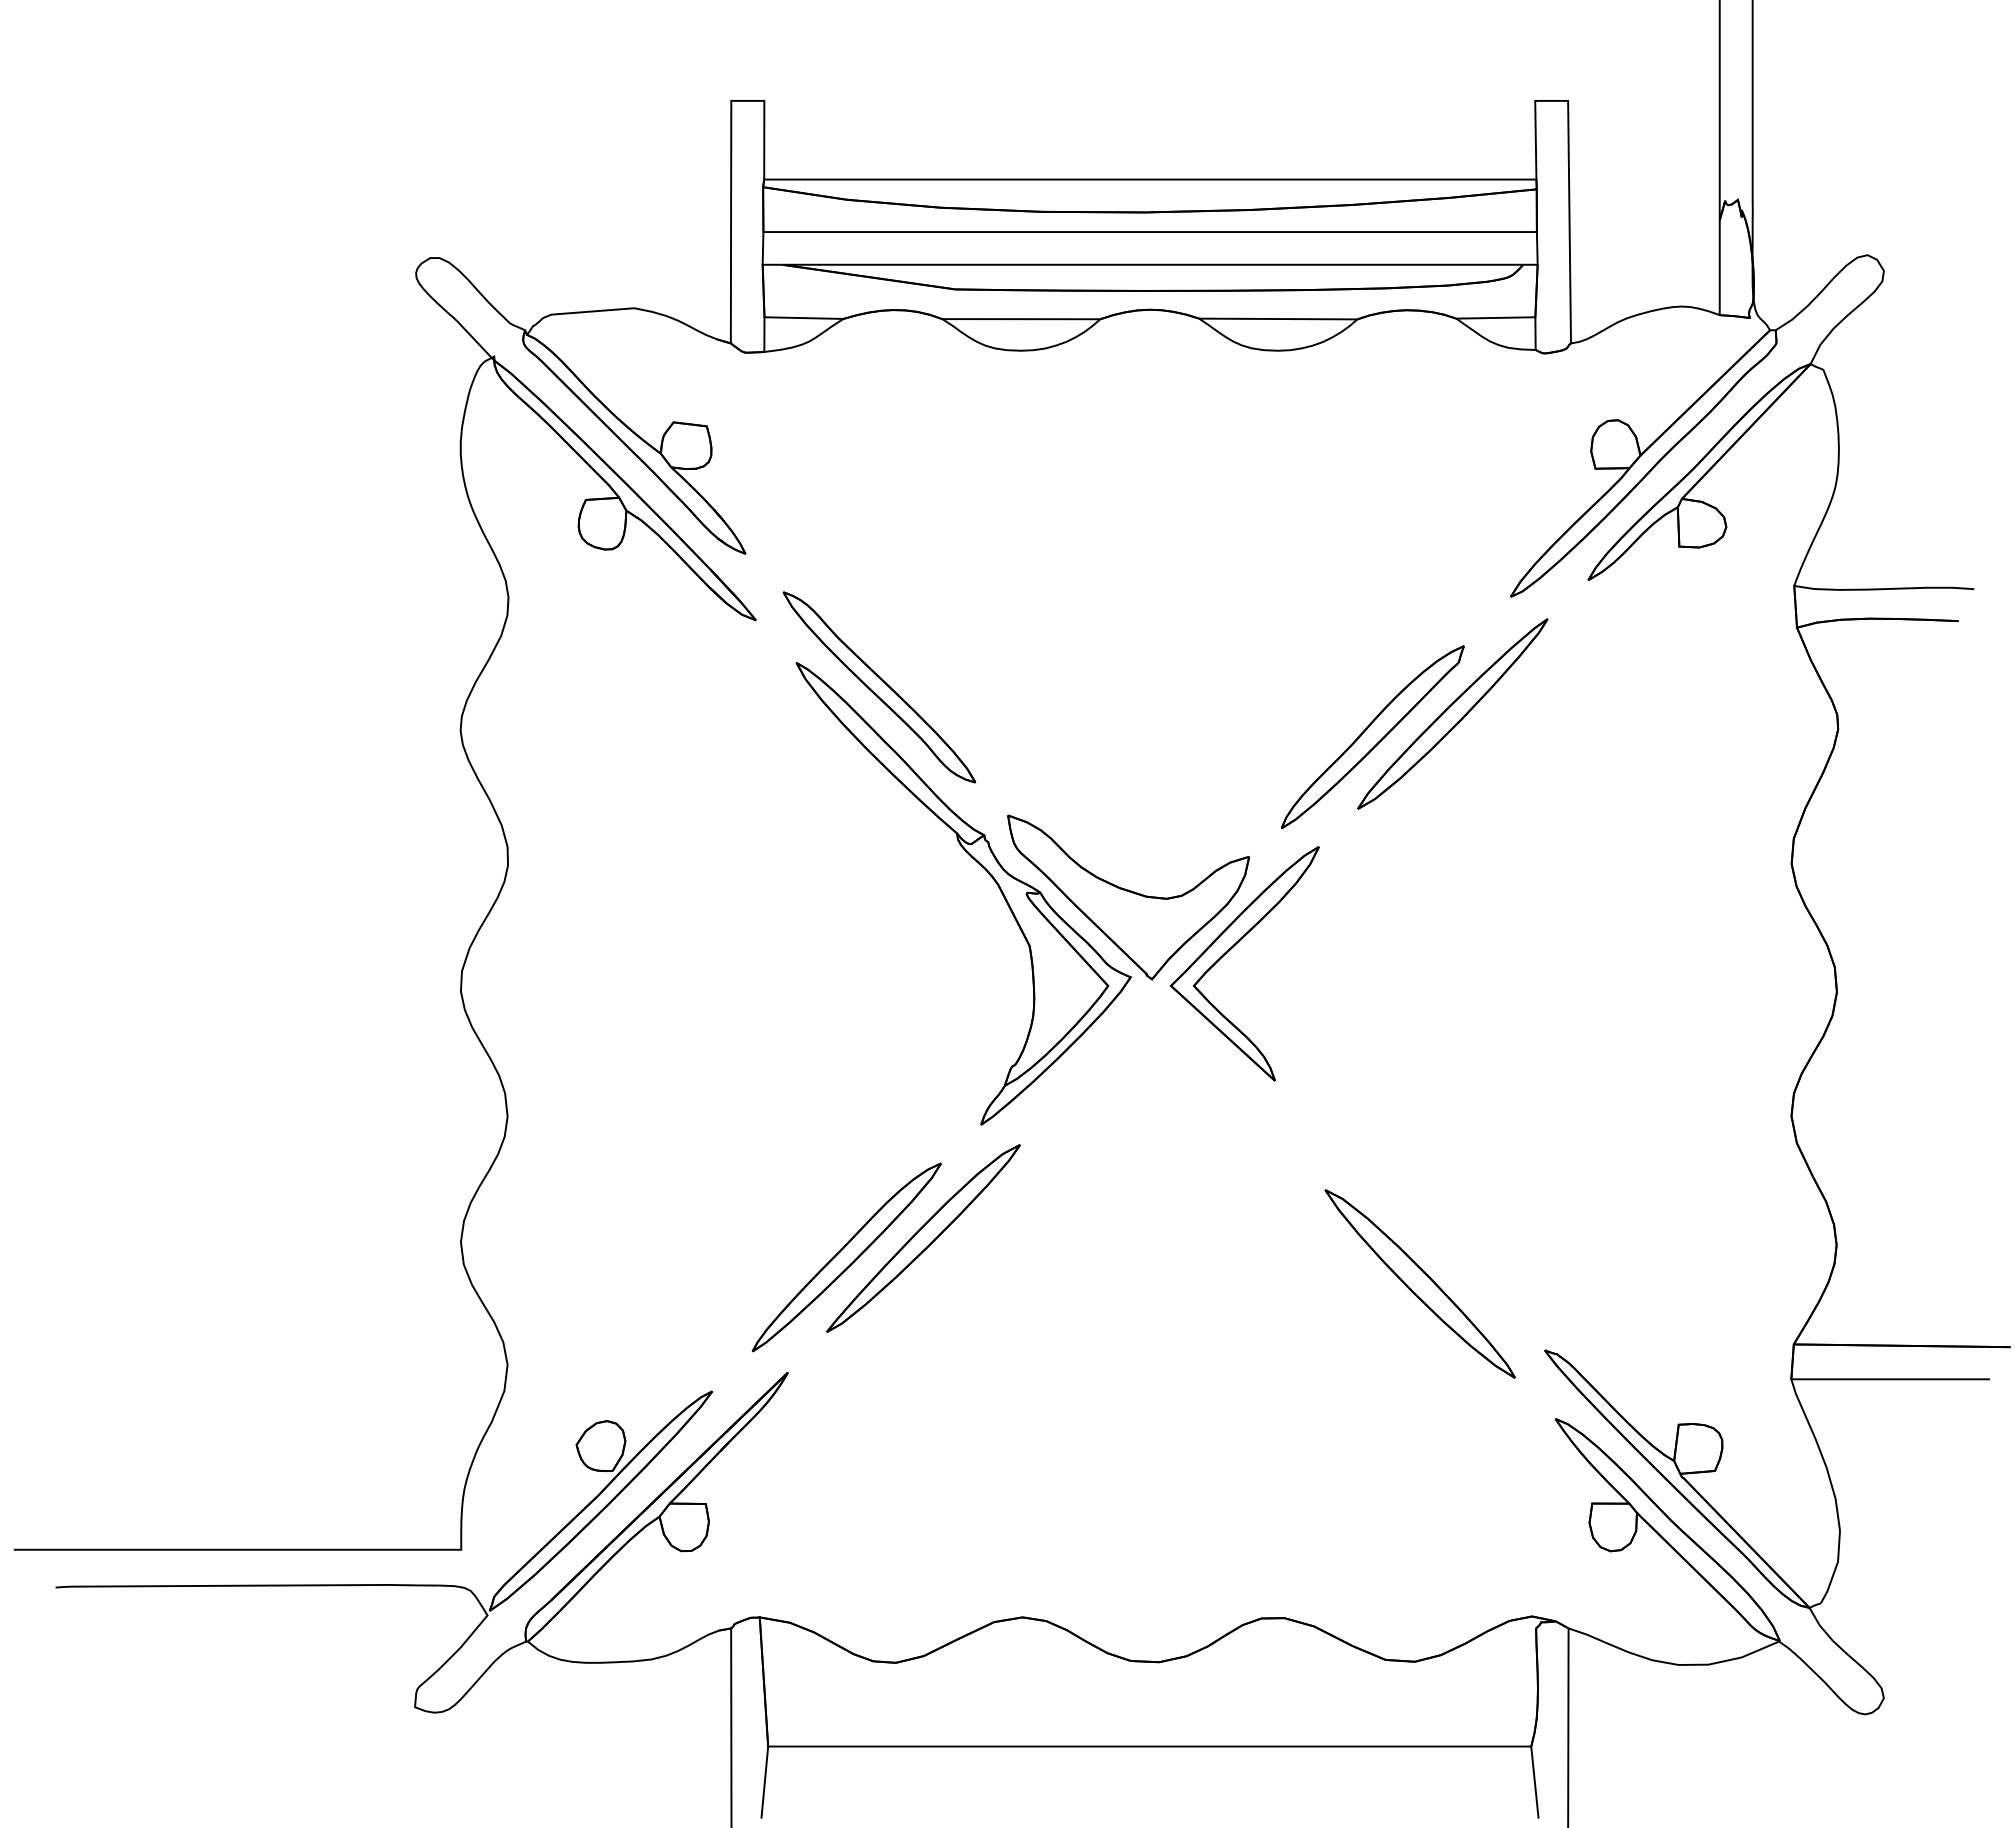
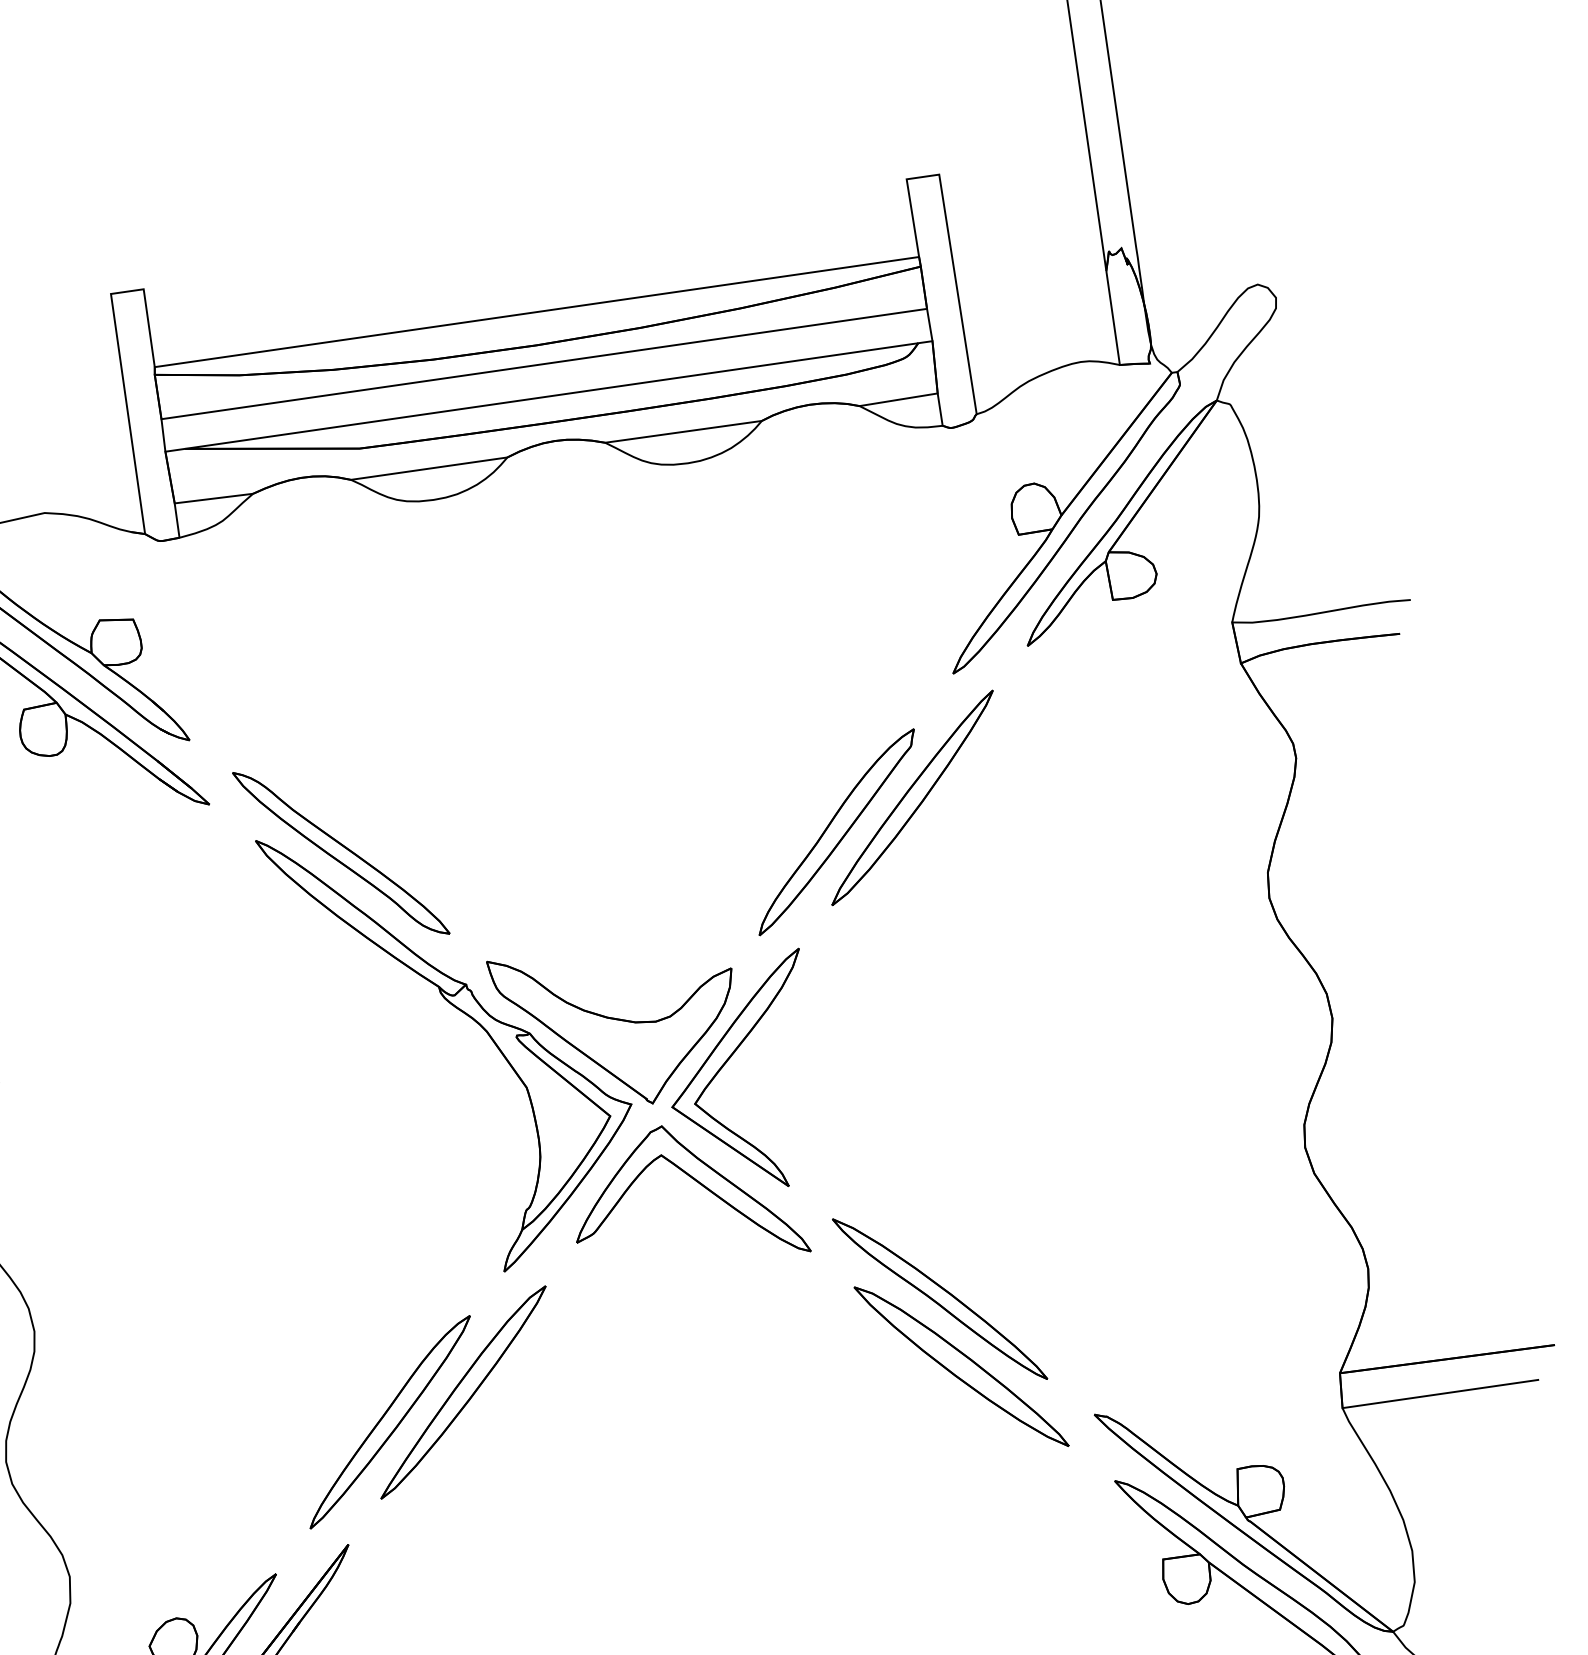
part: (1184, 1063) -> (696, 1182), added
part: (1408, 1213) -> (939, 1298), added

